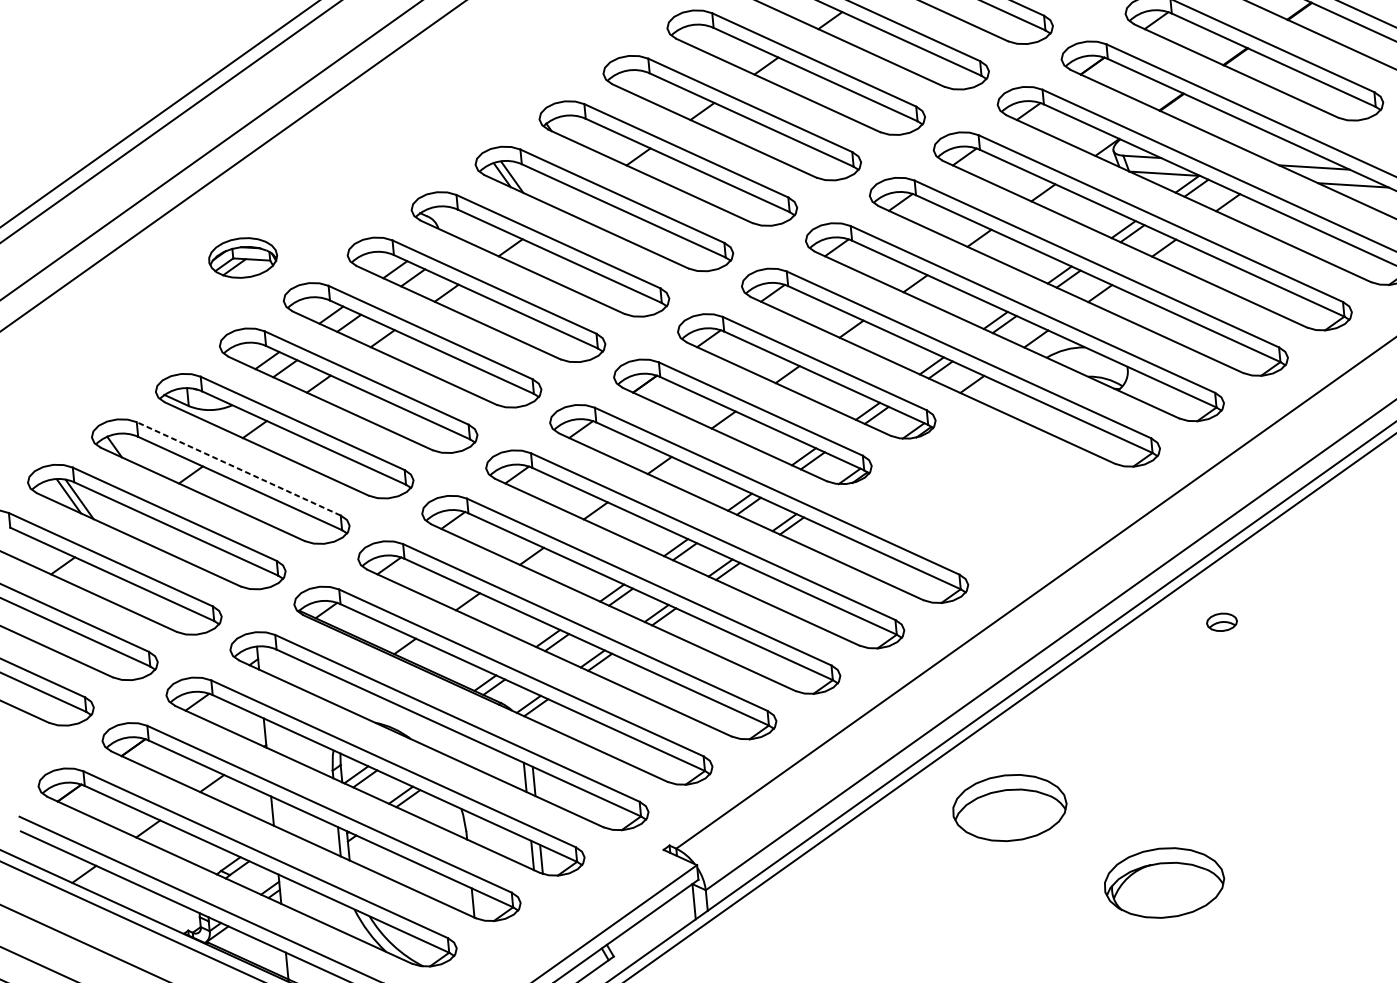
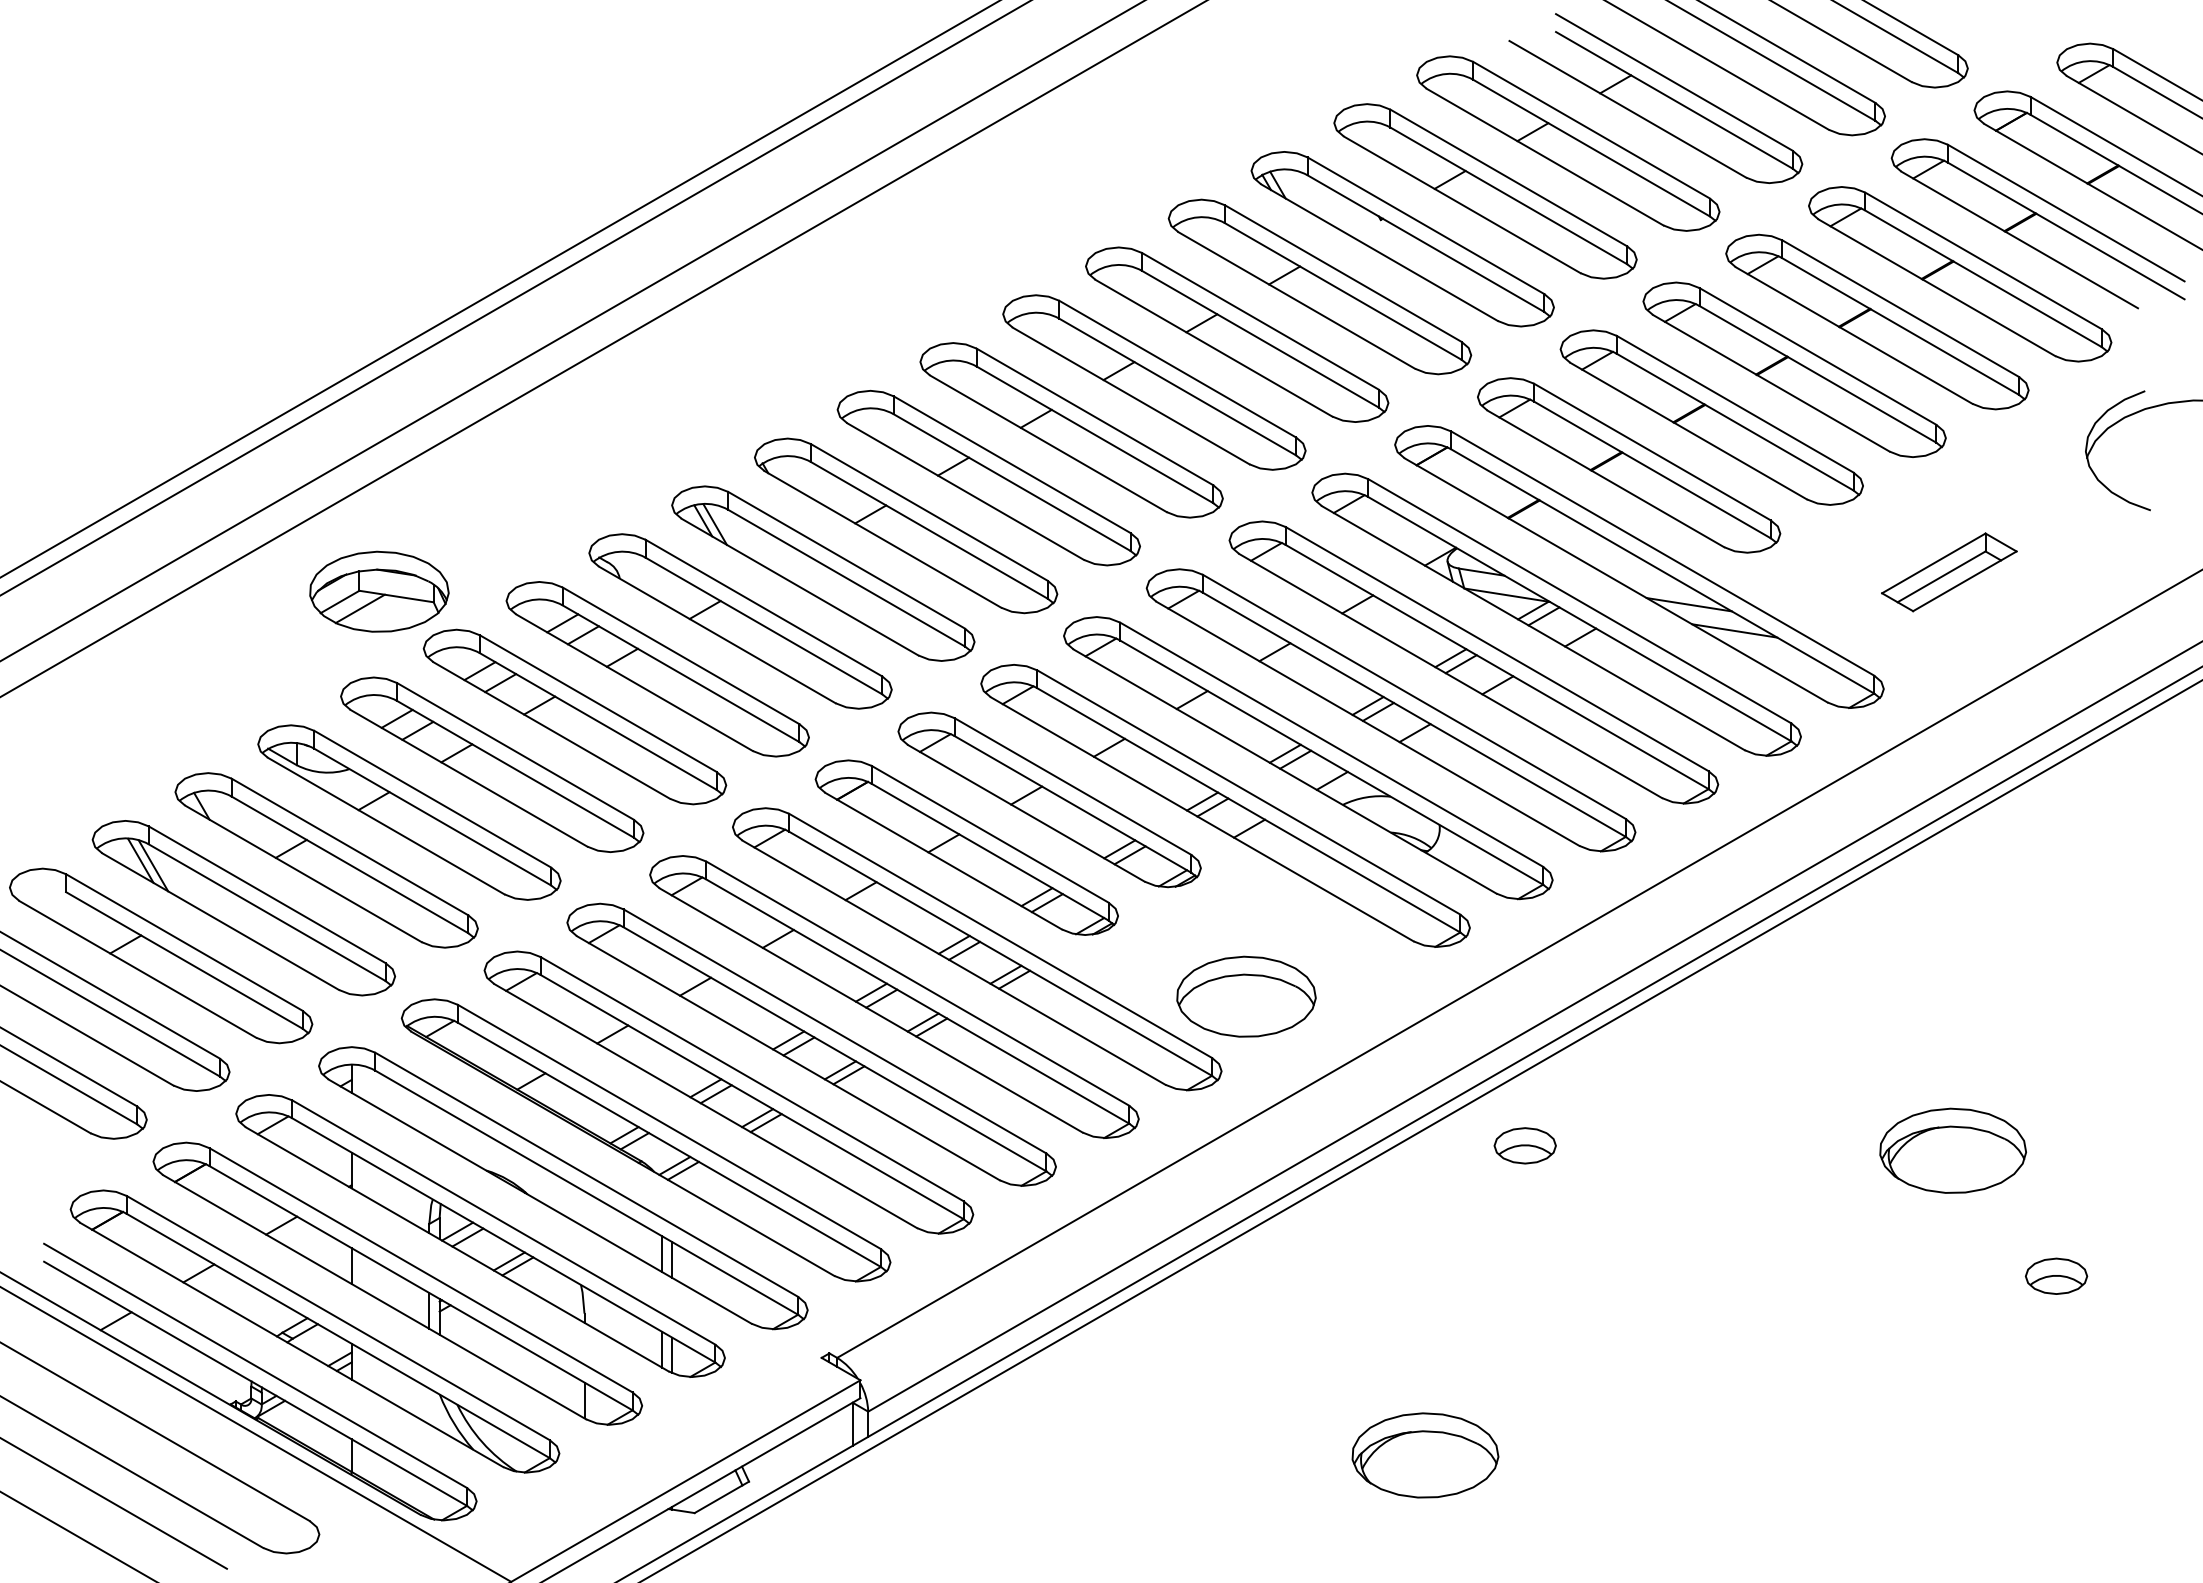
part: (243, 257) -> (379, 591), size x1.67
line: (238, 468) -> (349, 846), dashed -> solid
part: (1221, 622) -> (1524, 1145), size x1.67
part: (1009, 807) -> (1246, 996), moved

